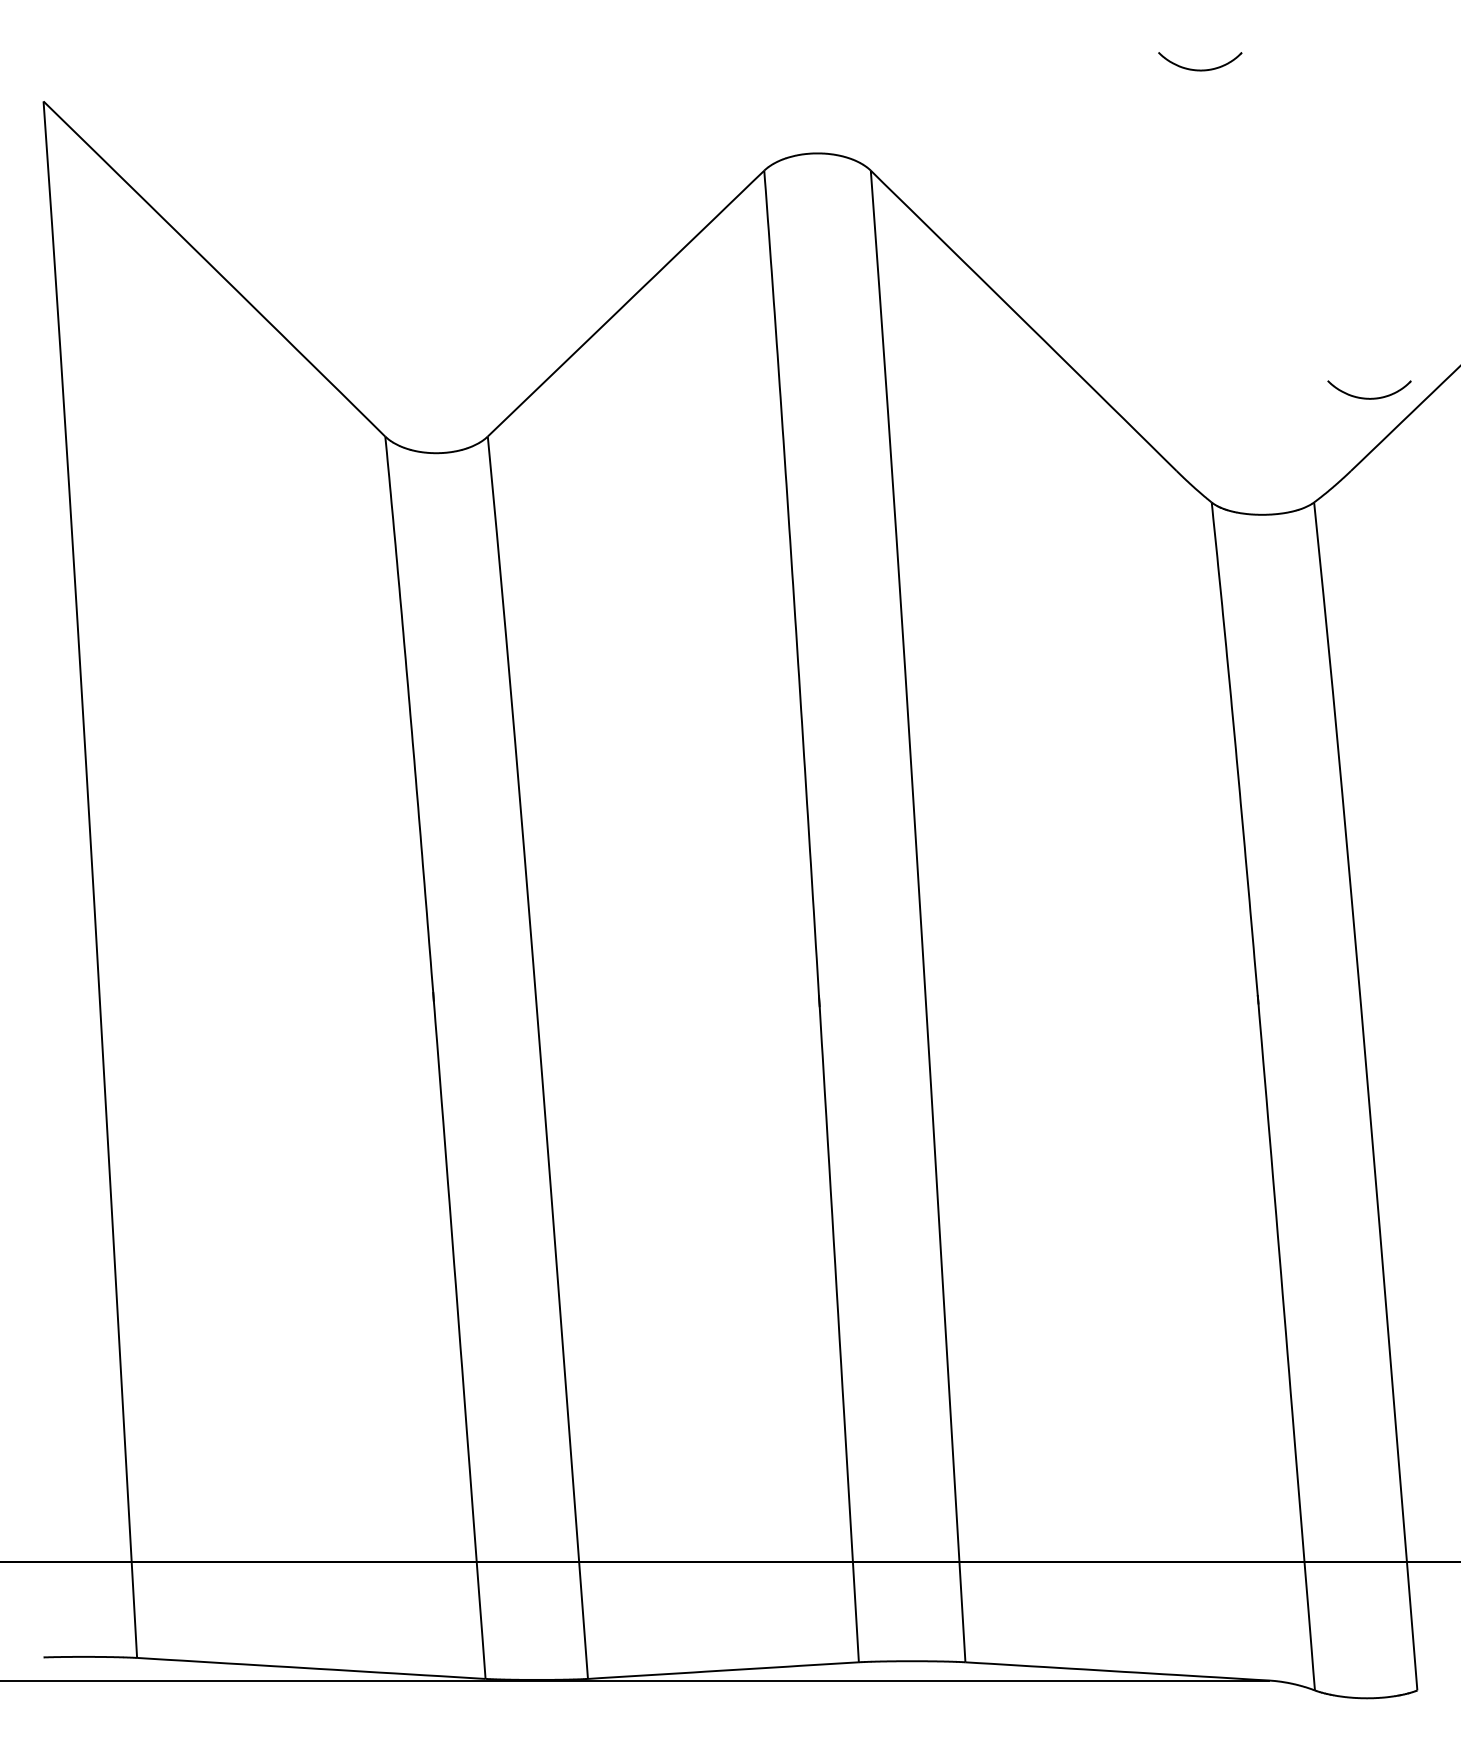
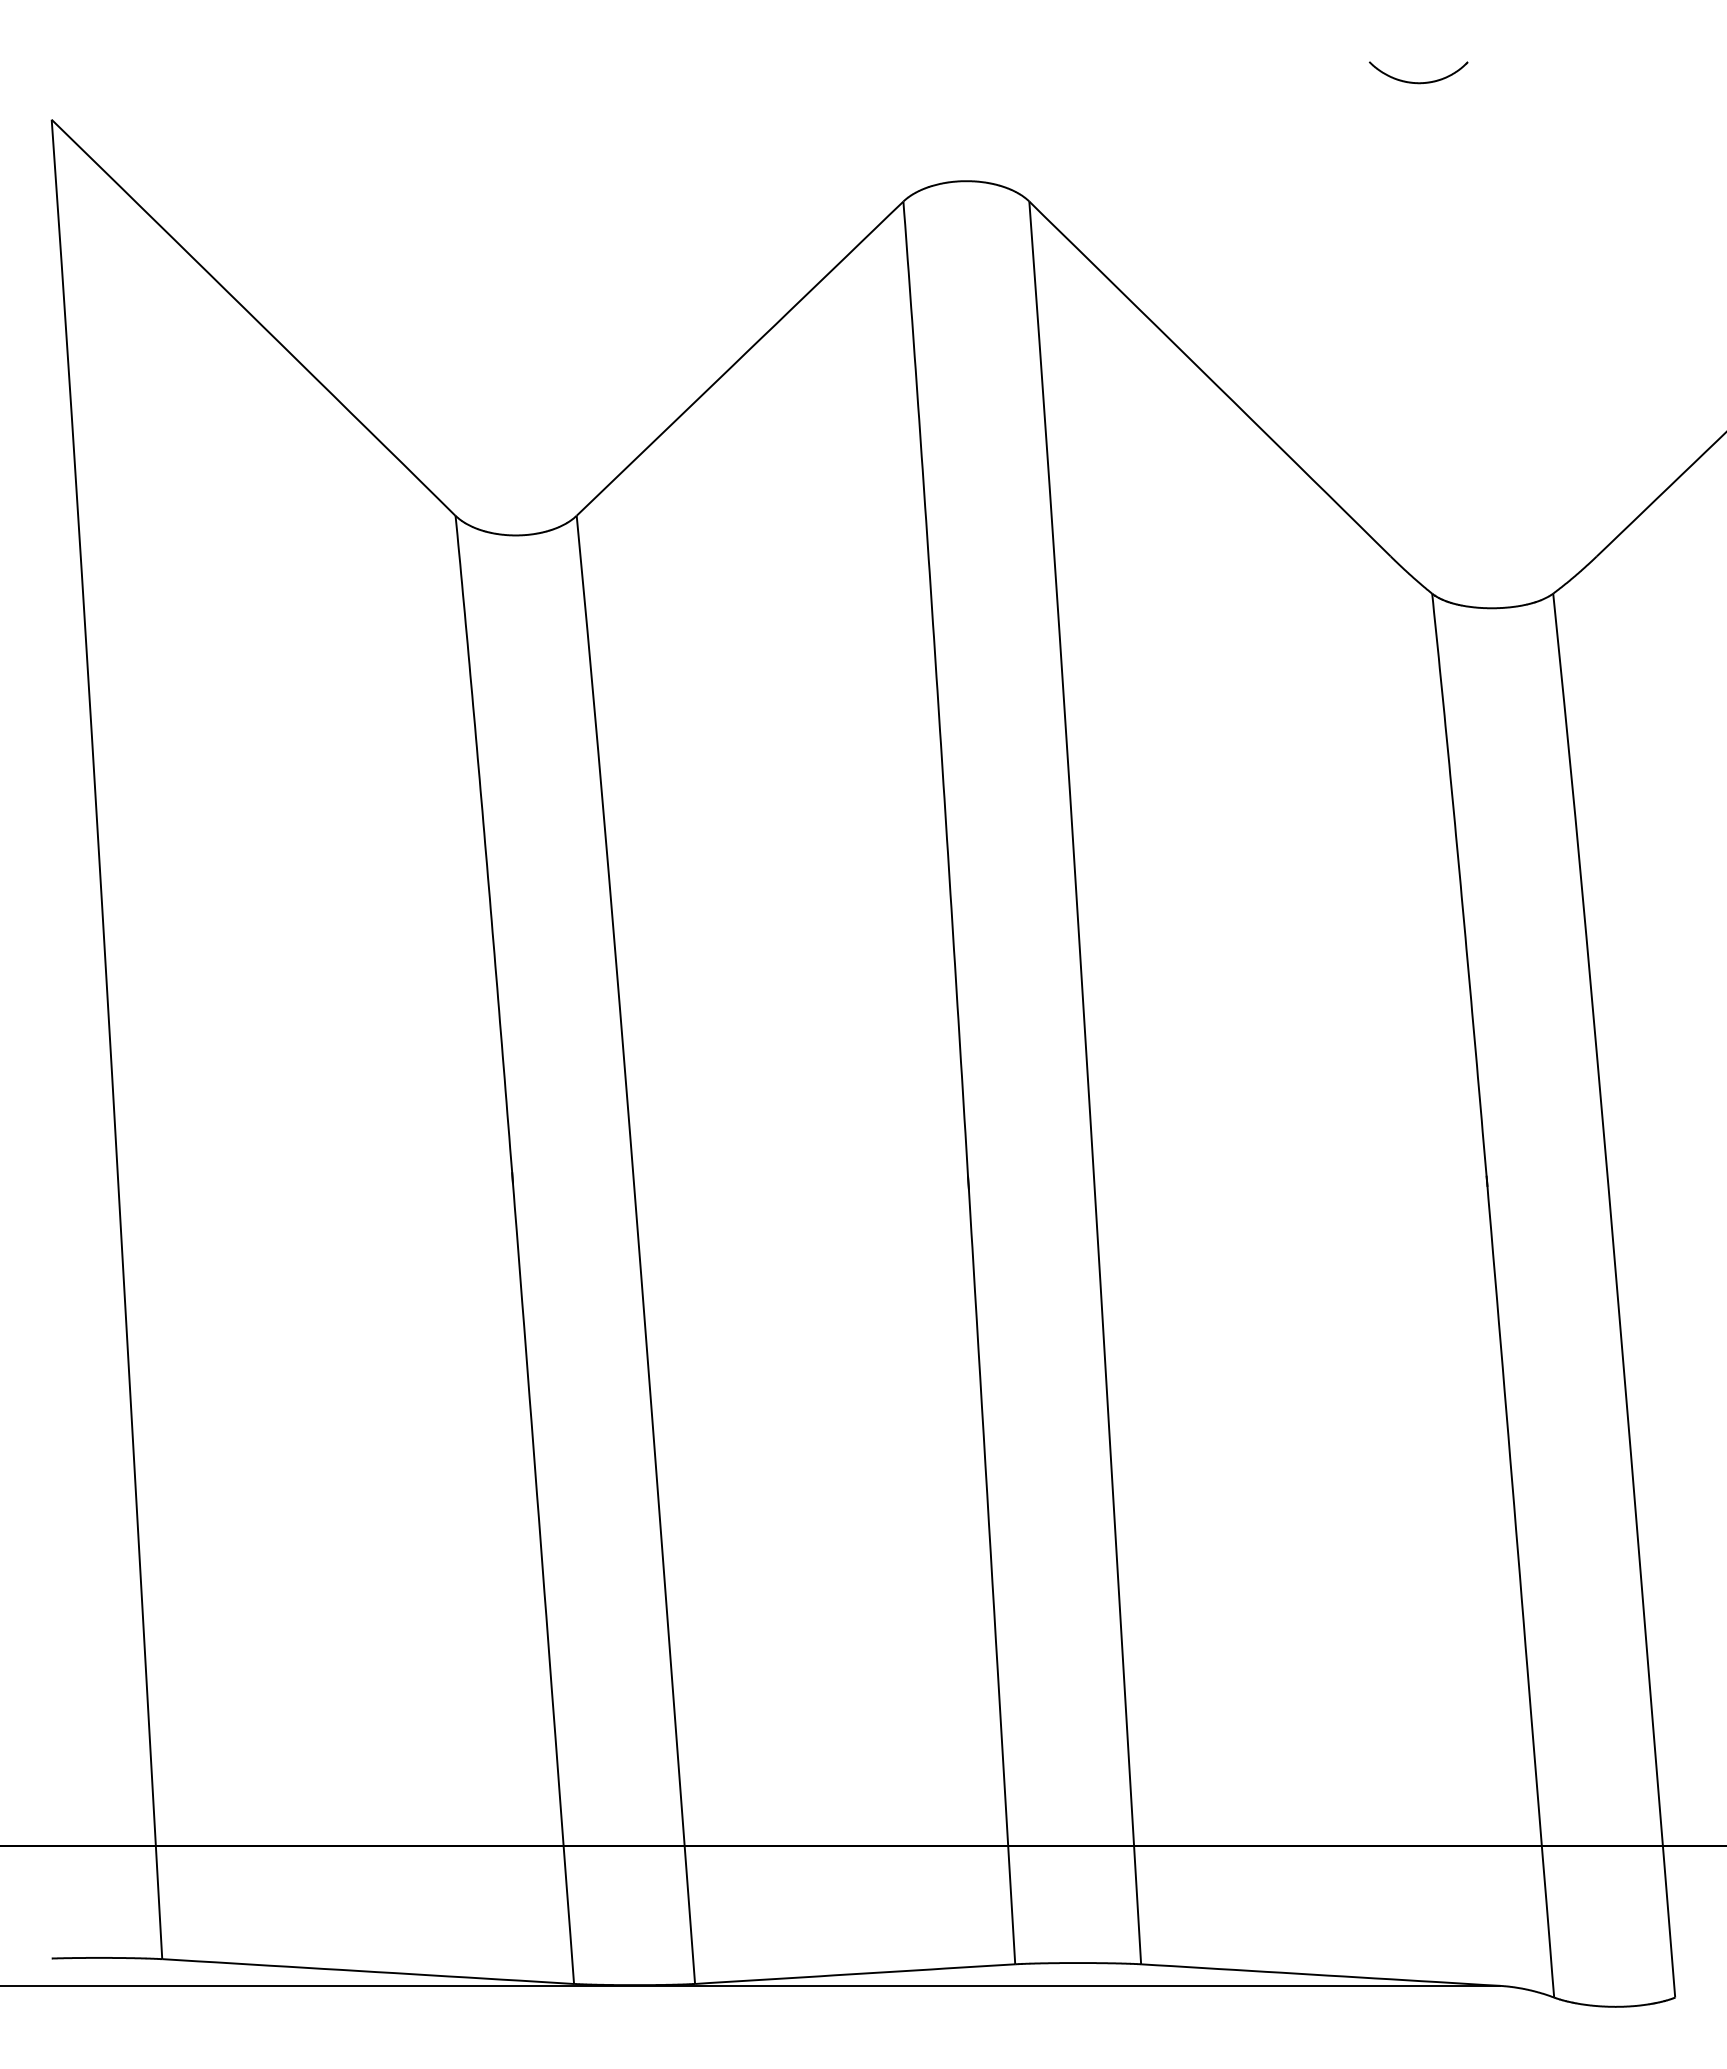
curve: (1369, 398) -> (1618, 470), removed

